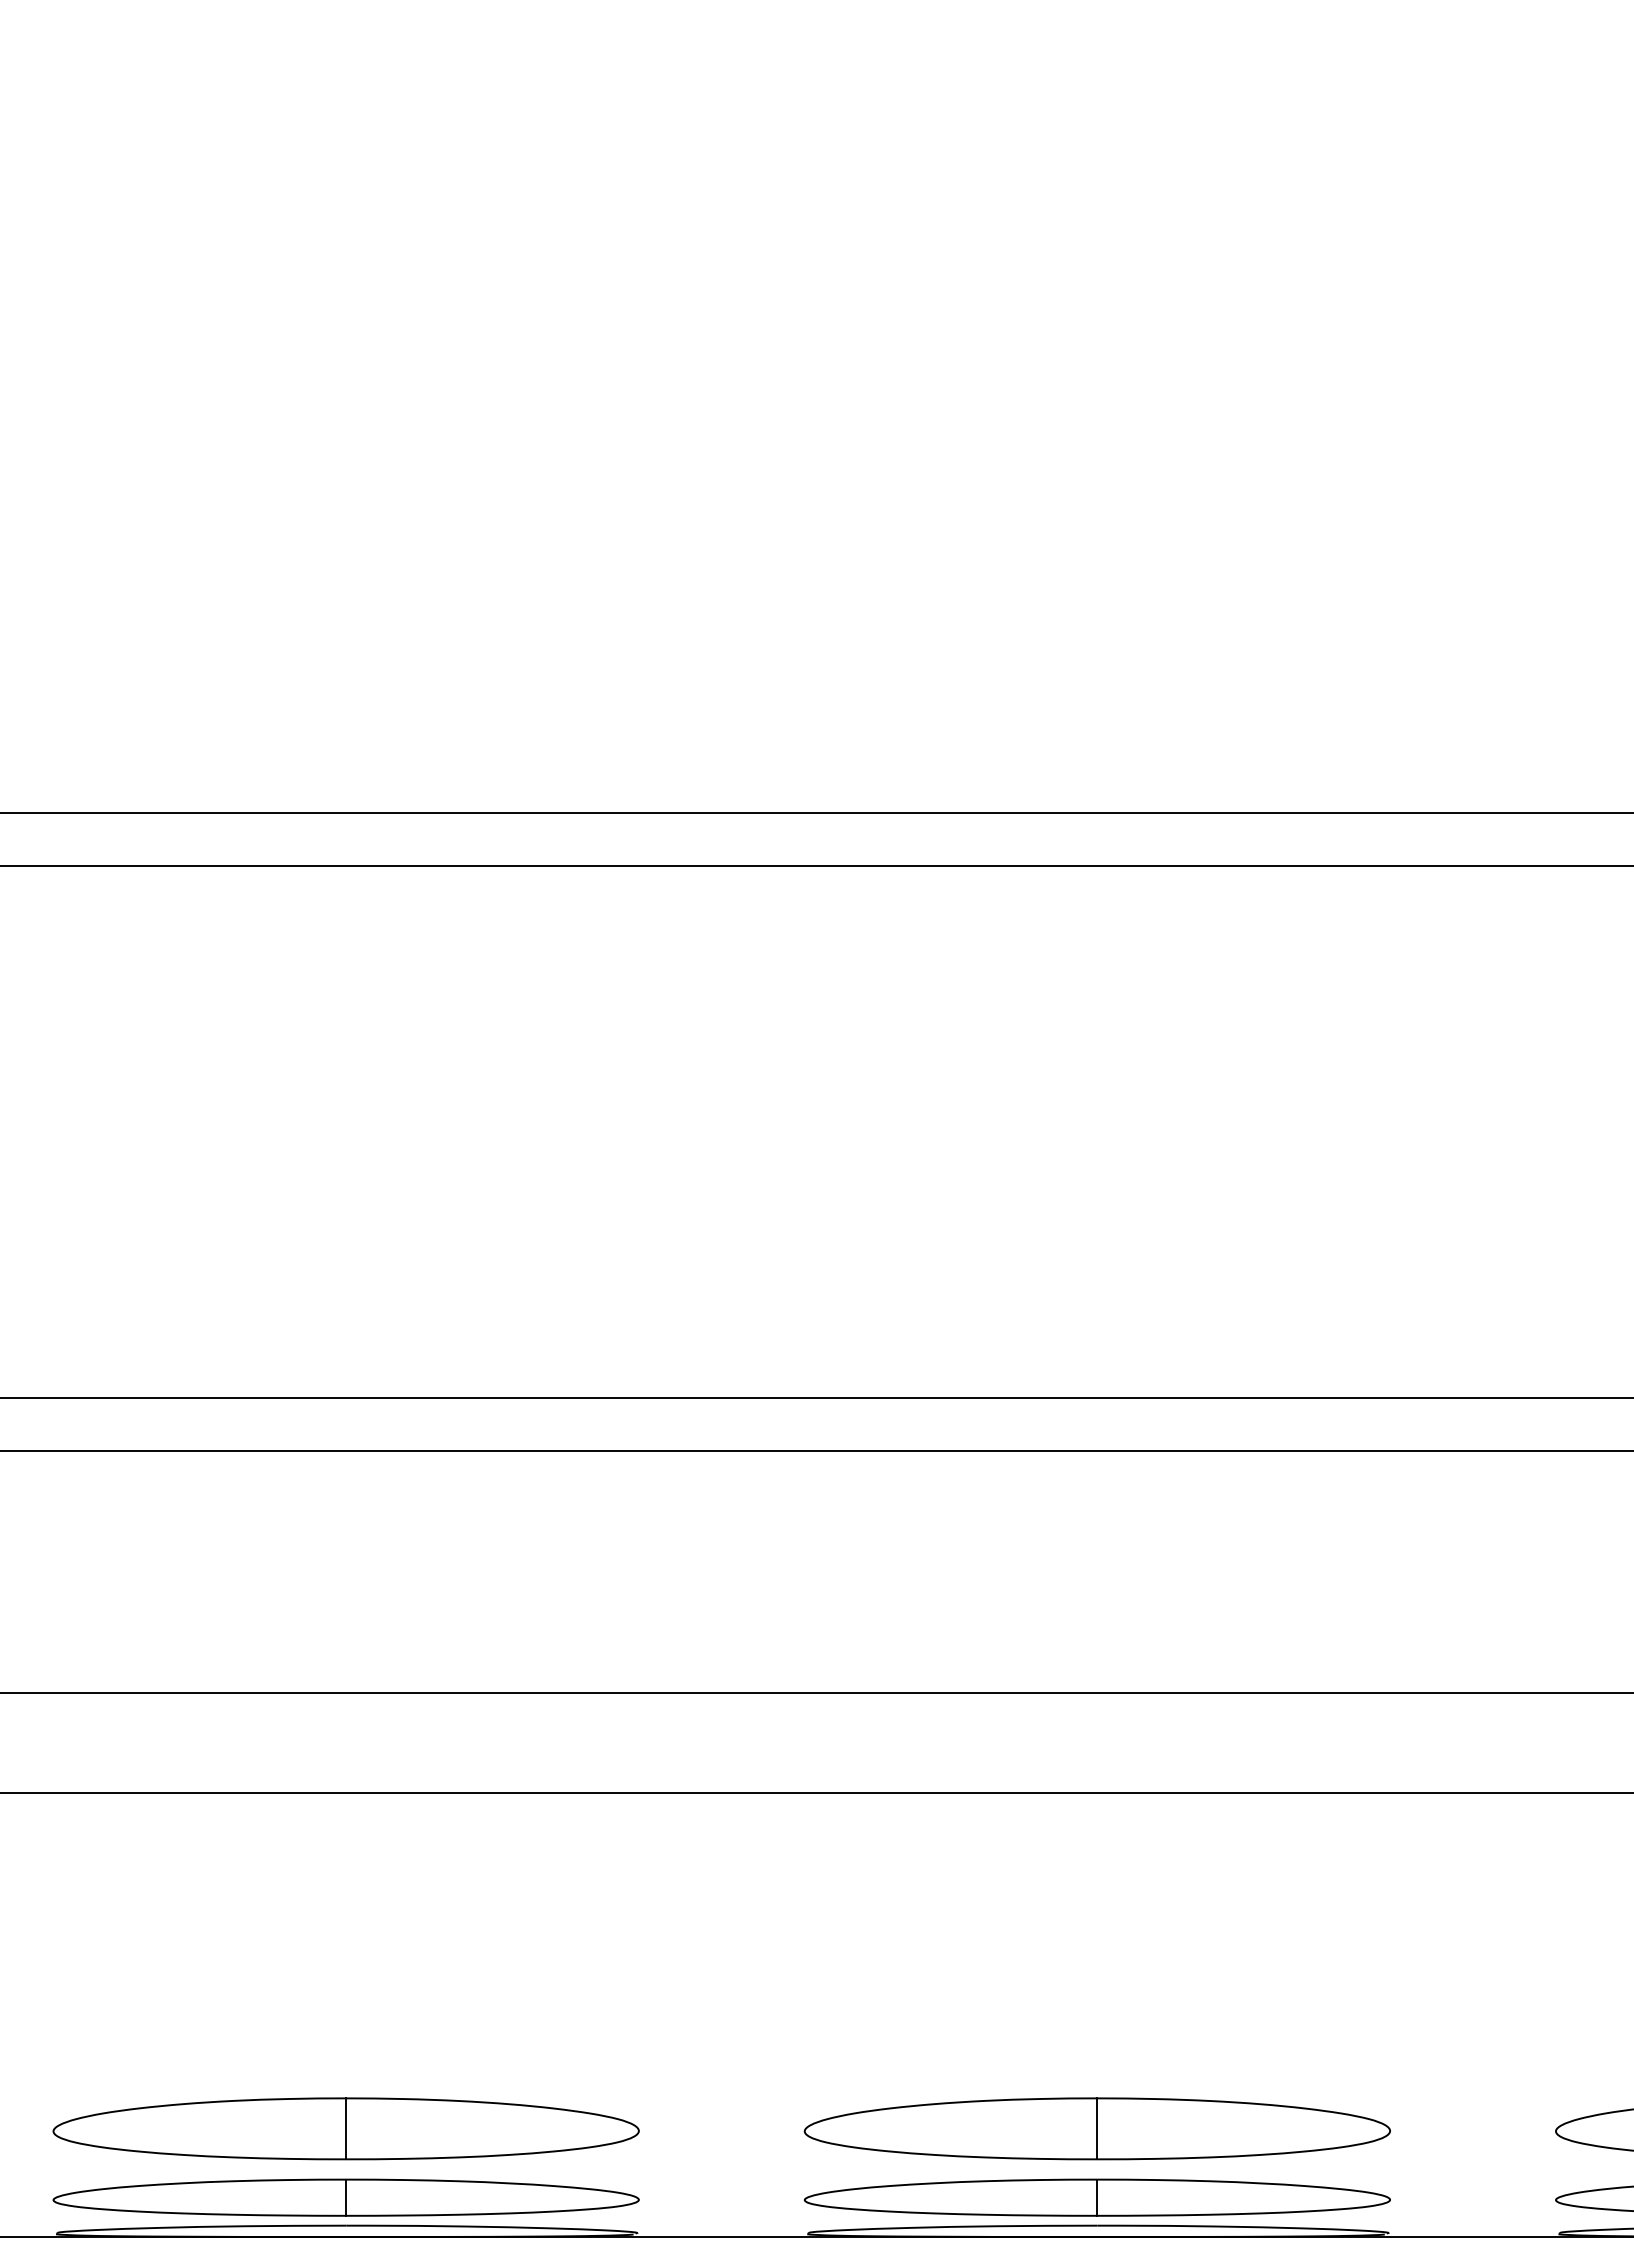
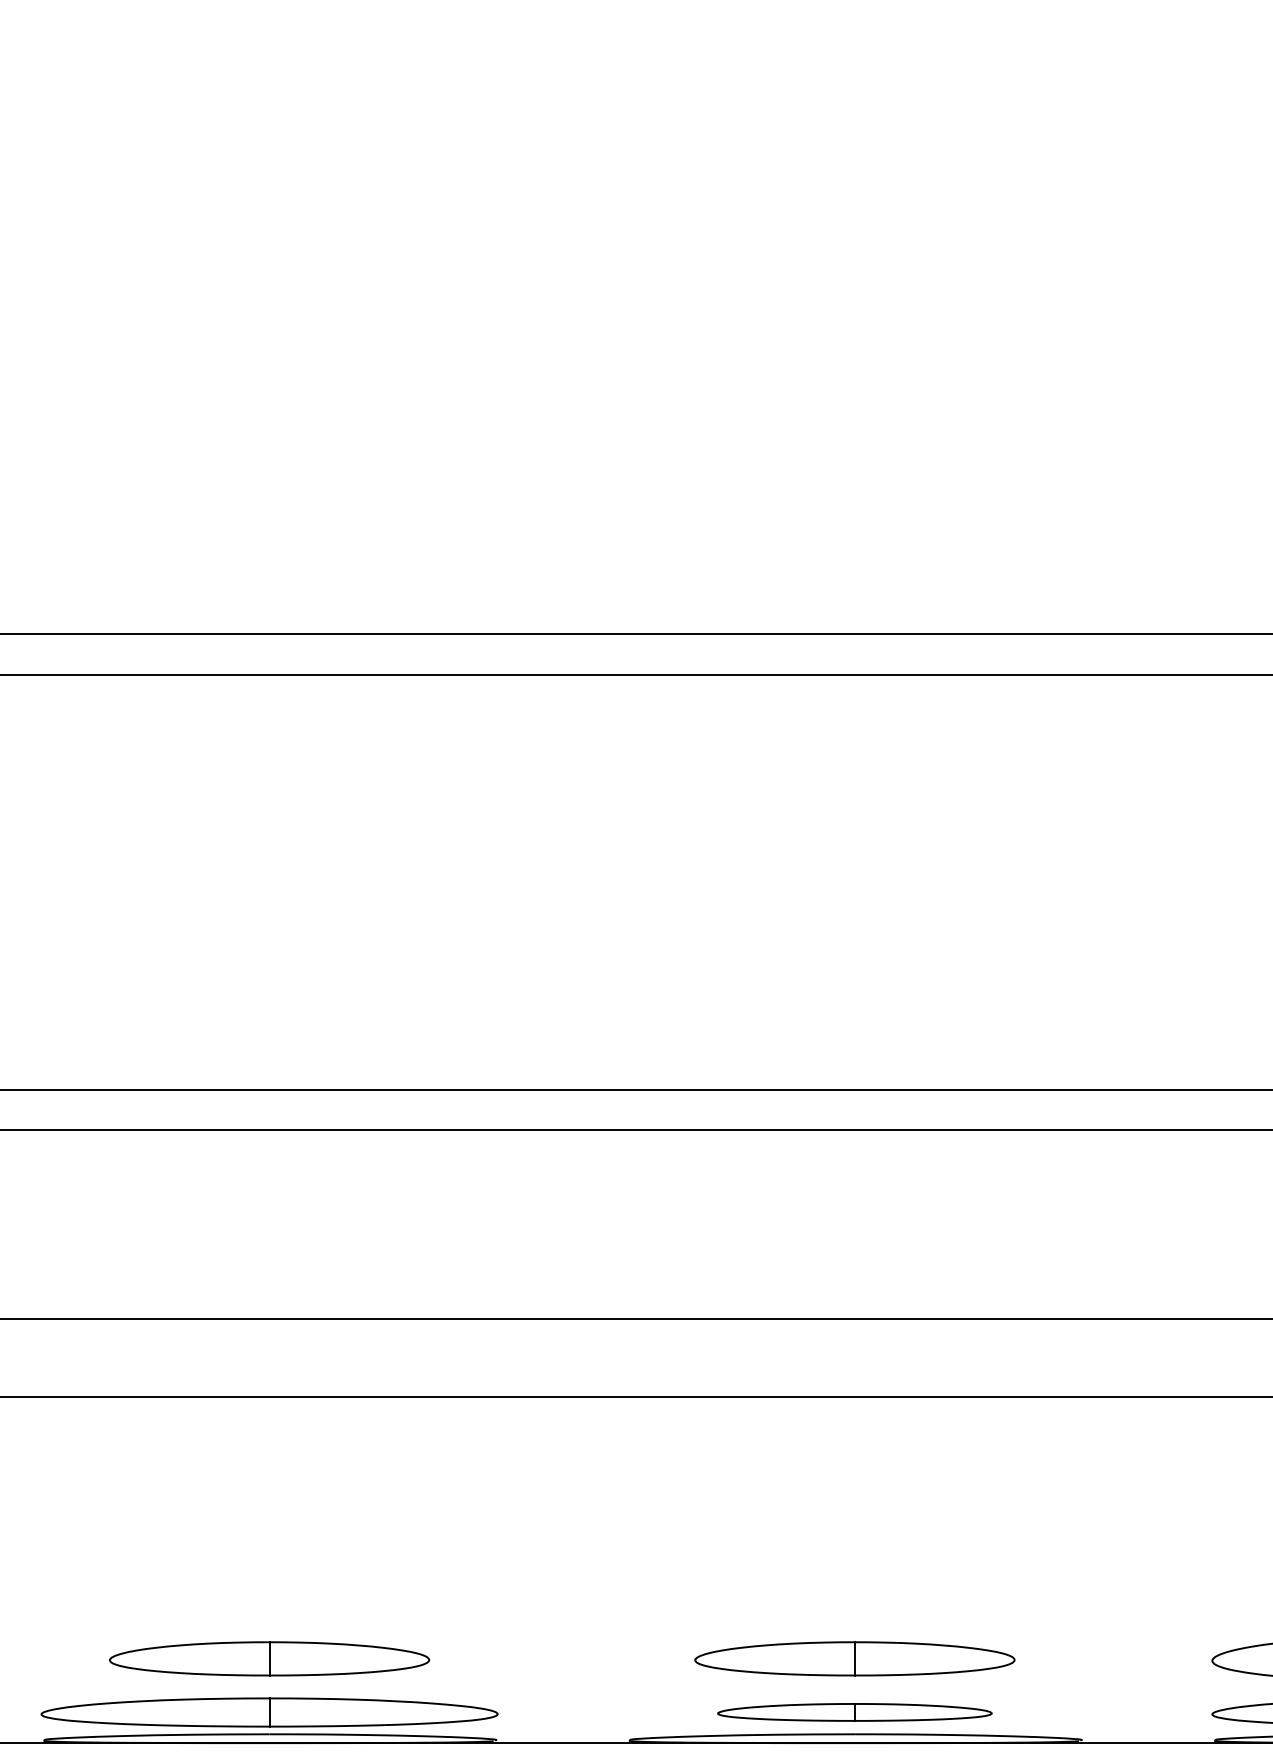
part: (345, 2128) -> (269, 1658), size x0.7
part: (1096, 2128) -> (854, 1658), size x0.7
part: (1096, 2197) -> (854, 1712), size x0.6

